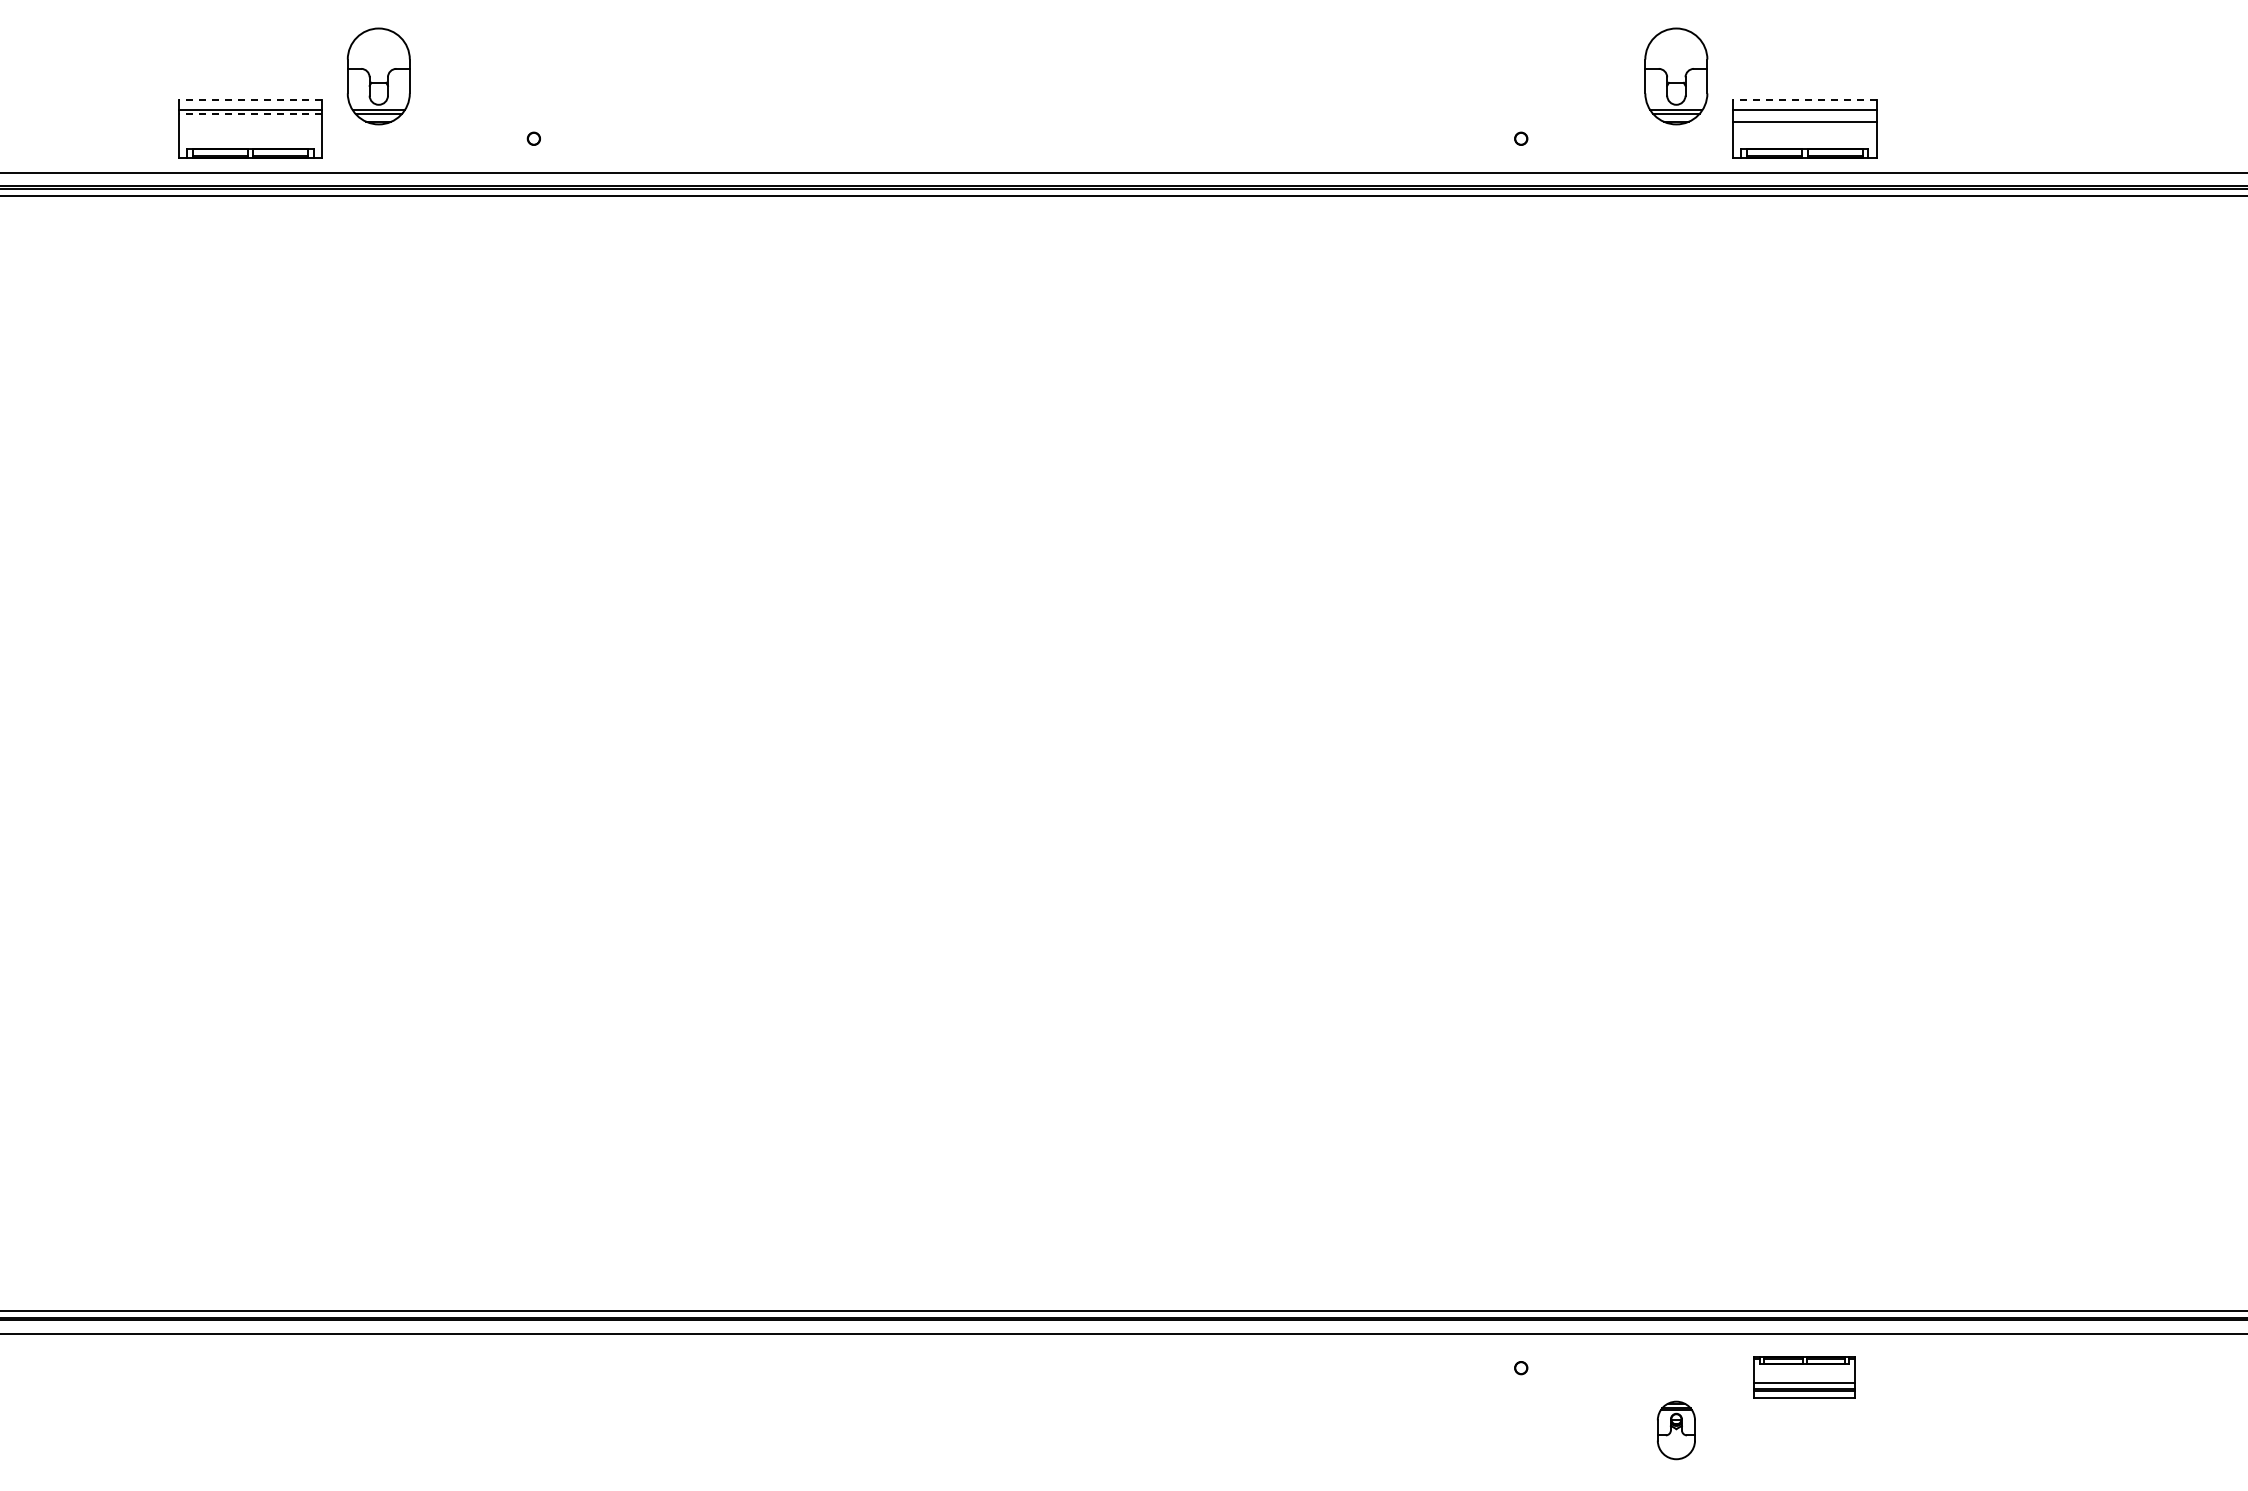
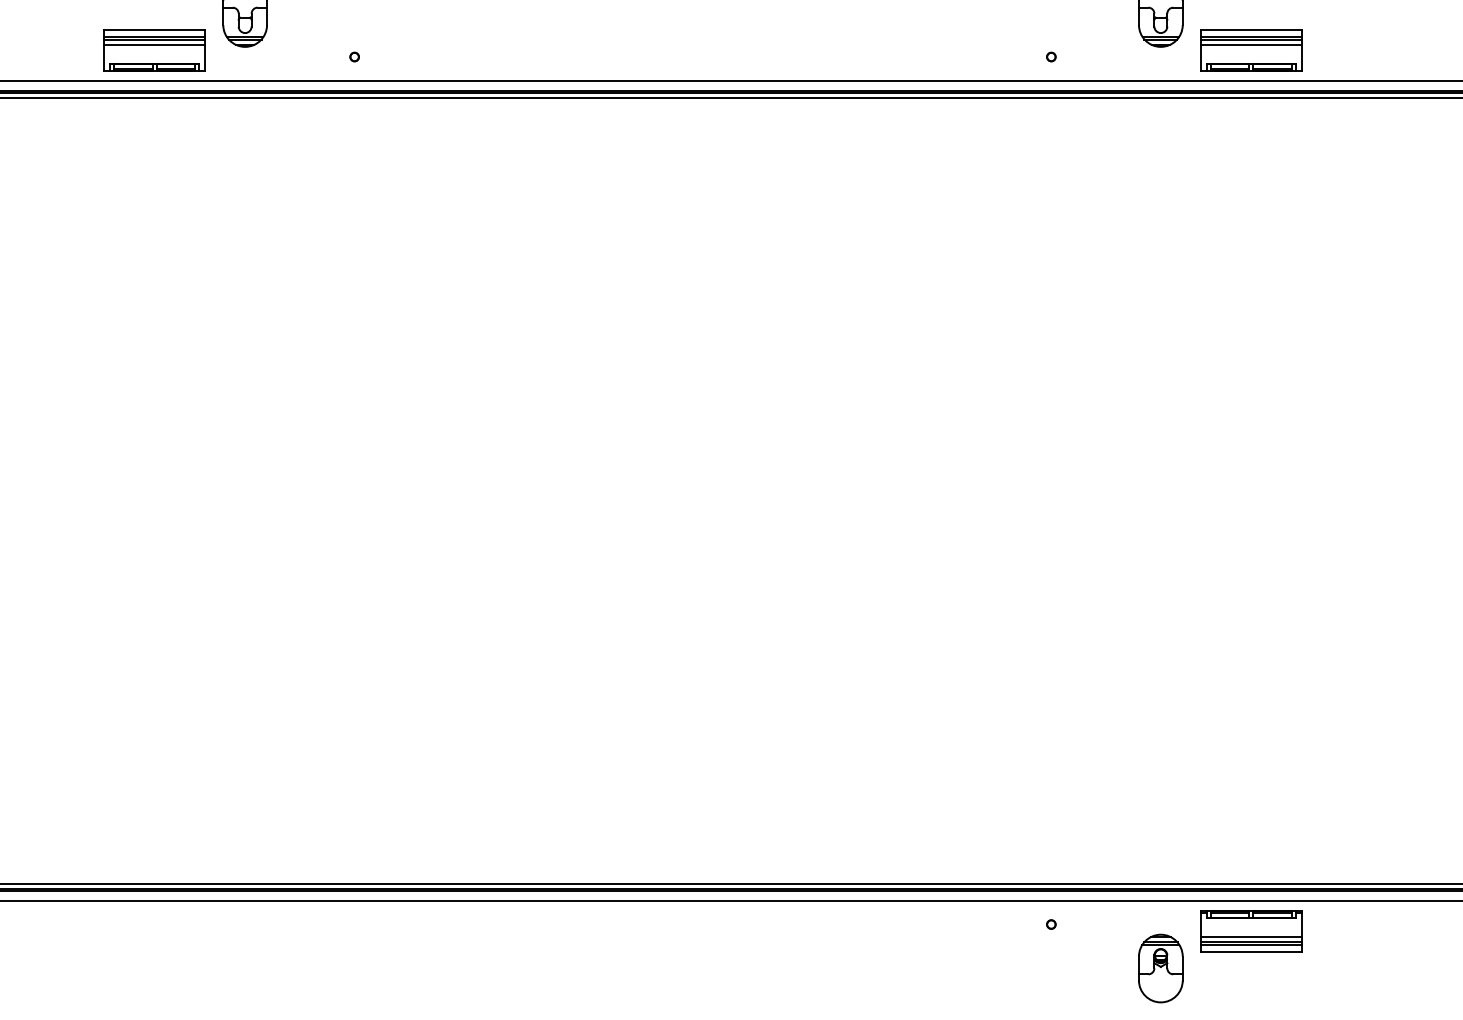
line: (250, 100) -> (154, 30), dashed -> solid
line: (1804, 100) -> (1251, 30), dashed -> solid
line: (250, 114) -> (154, 39), dashed -> solid
line: (1804, 114) -> (1251, 39), added
line: (250, 121) -> (154, 44), added
part: (1804, 1377) -> (1251, 931), size x1.43
part: (1676, 1430) -> (1160, 968), size x1.67

